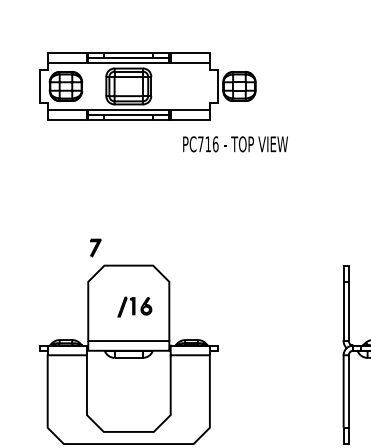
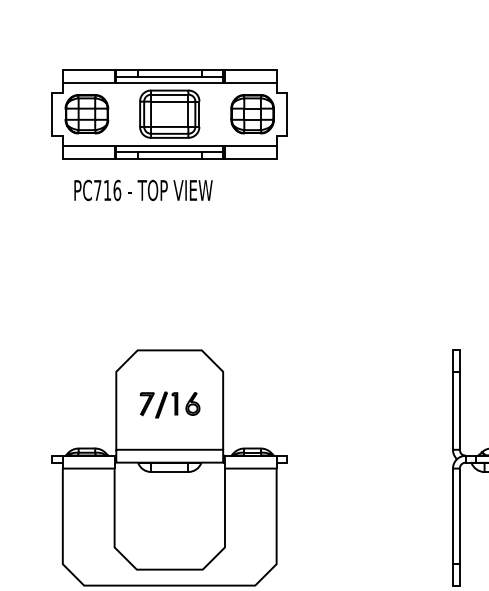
part: (239, 86) -> (252, 114), moved
text: (235, 144) -> (143, 190), moved
part: (95, 247) -> (147, 403), moved

